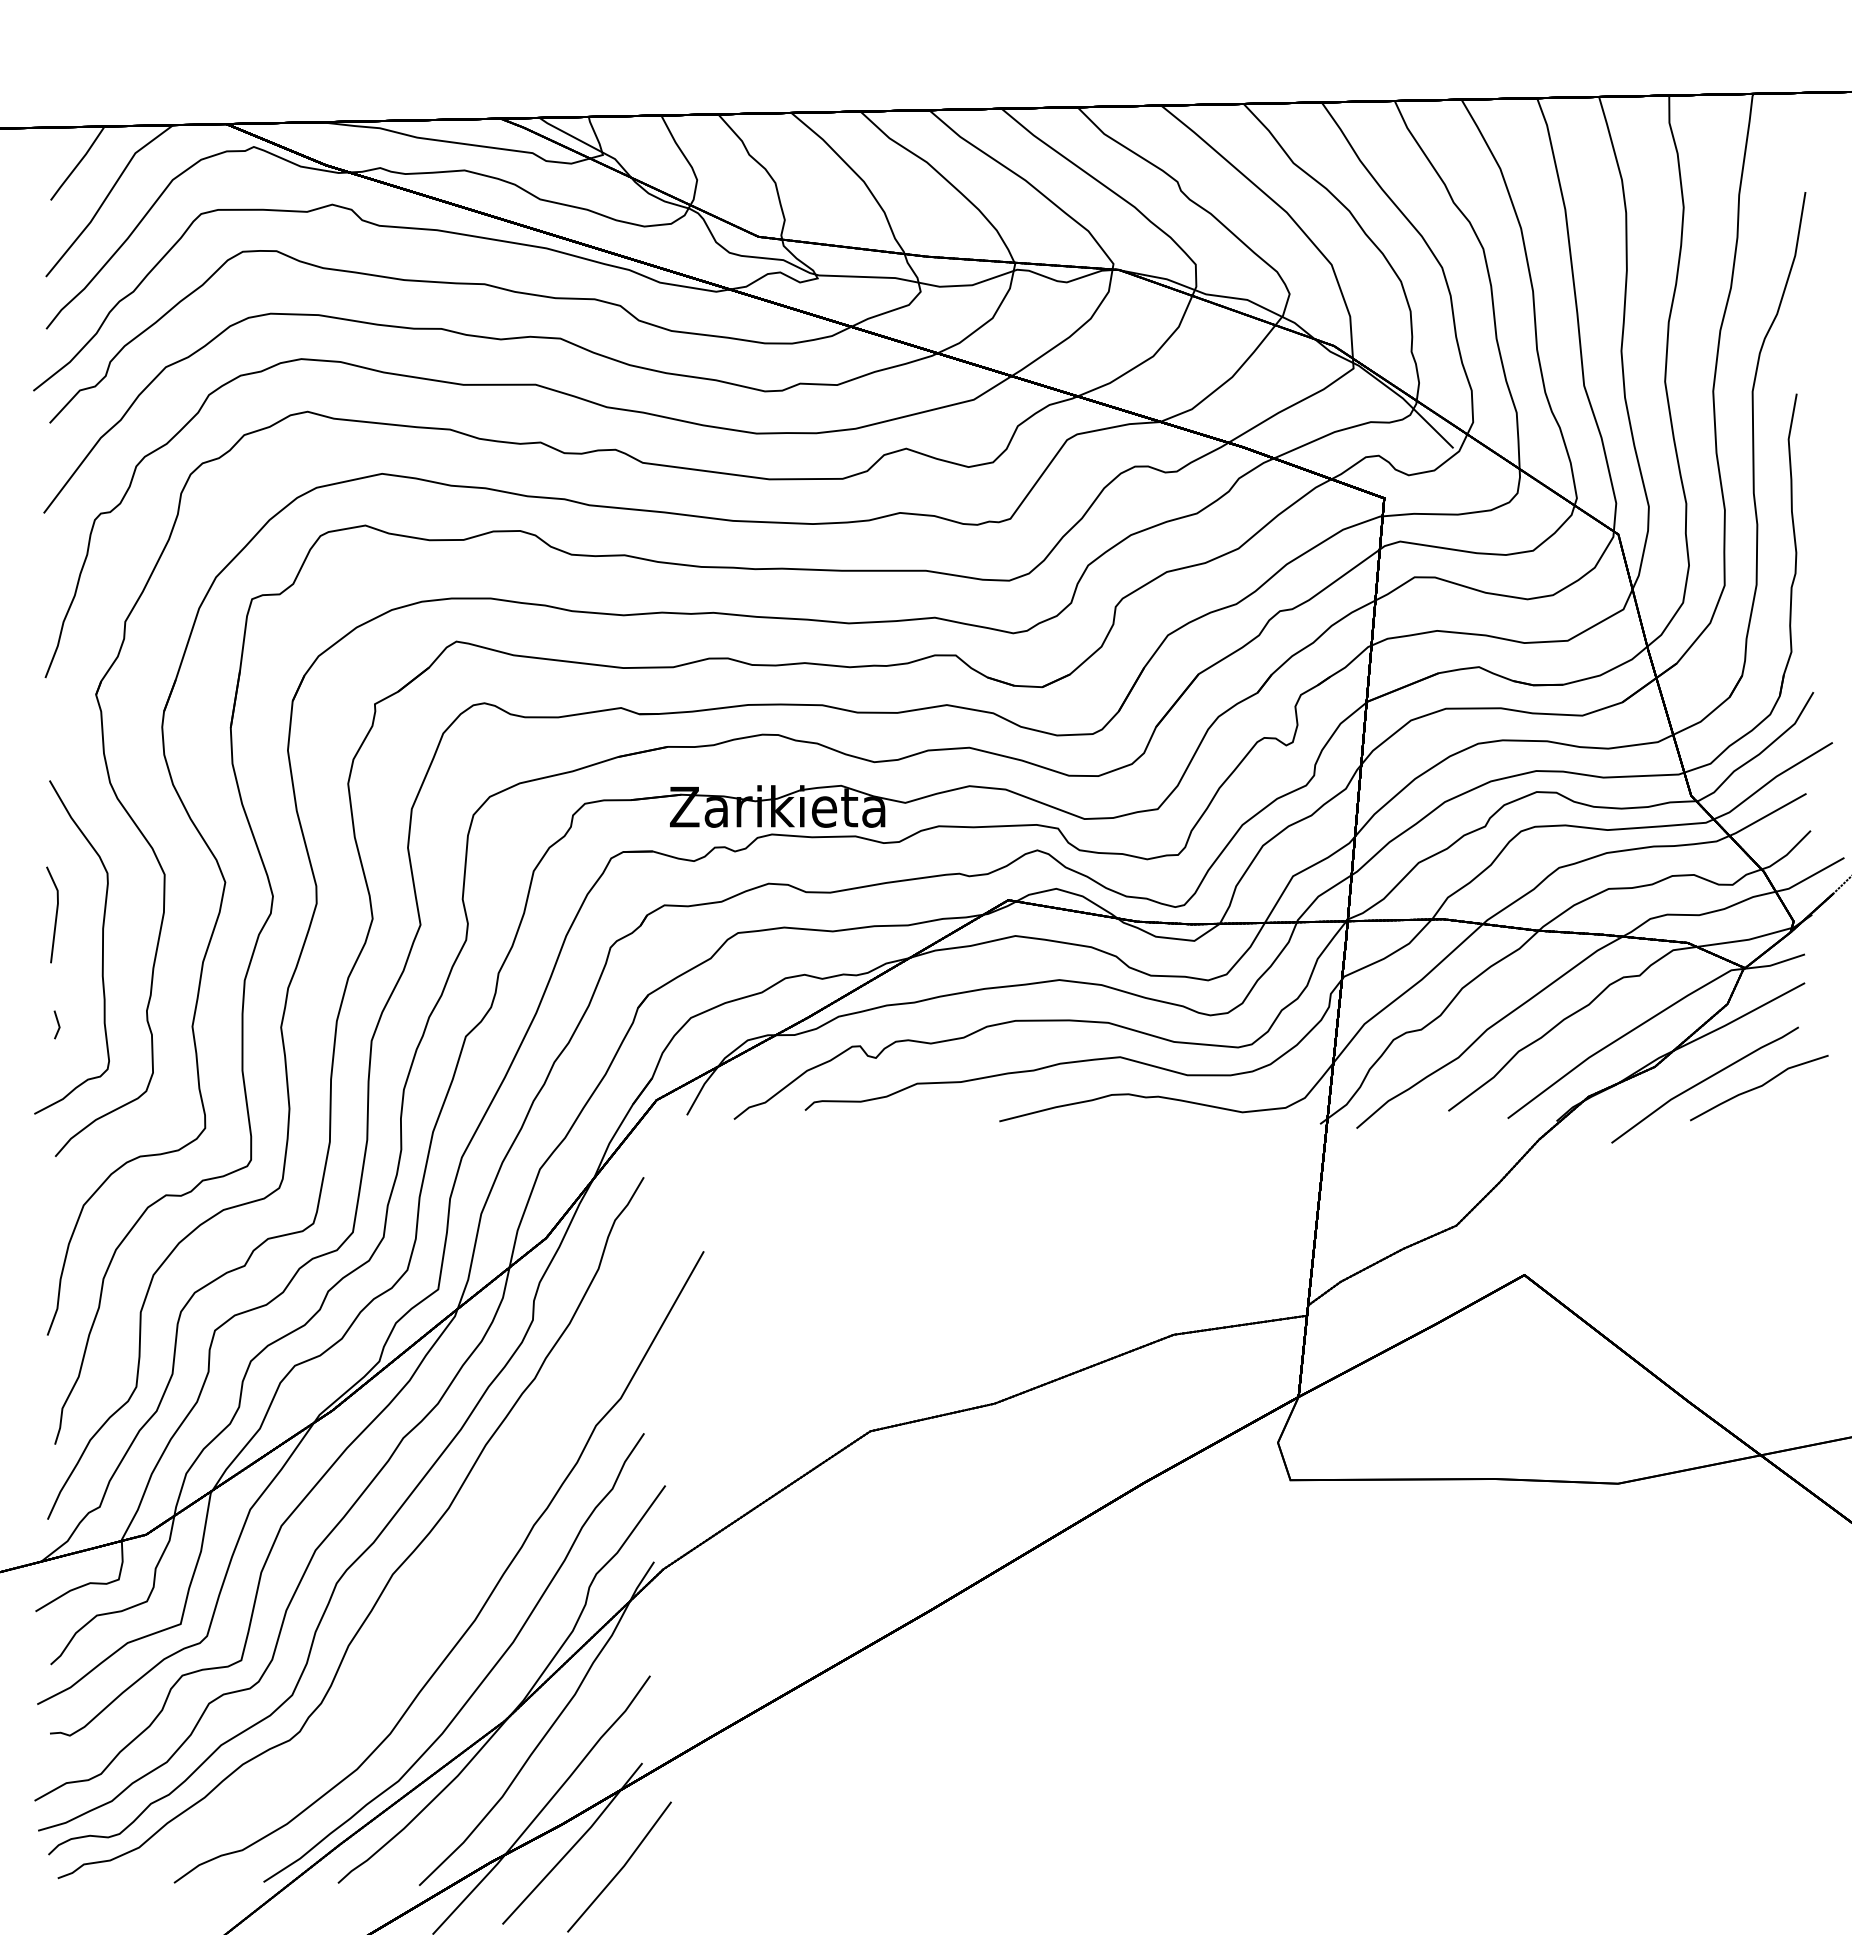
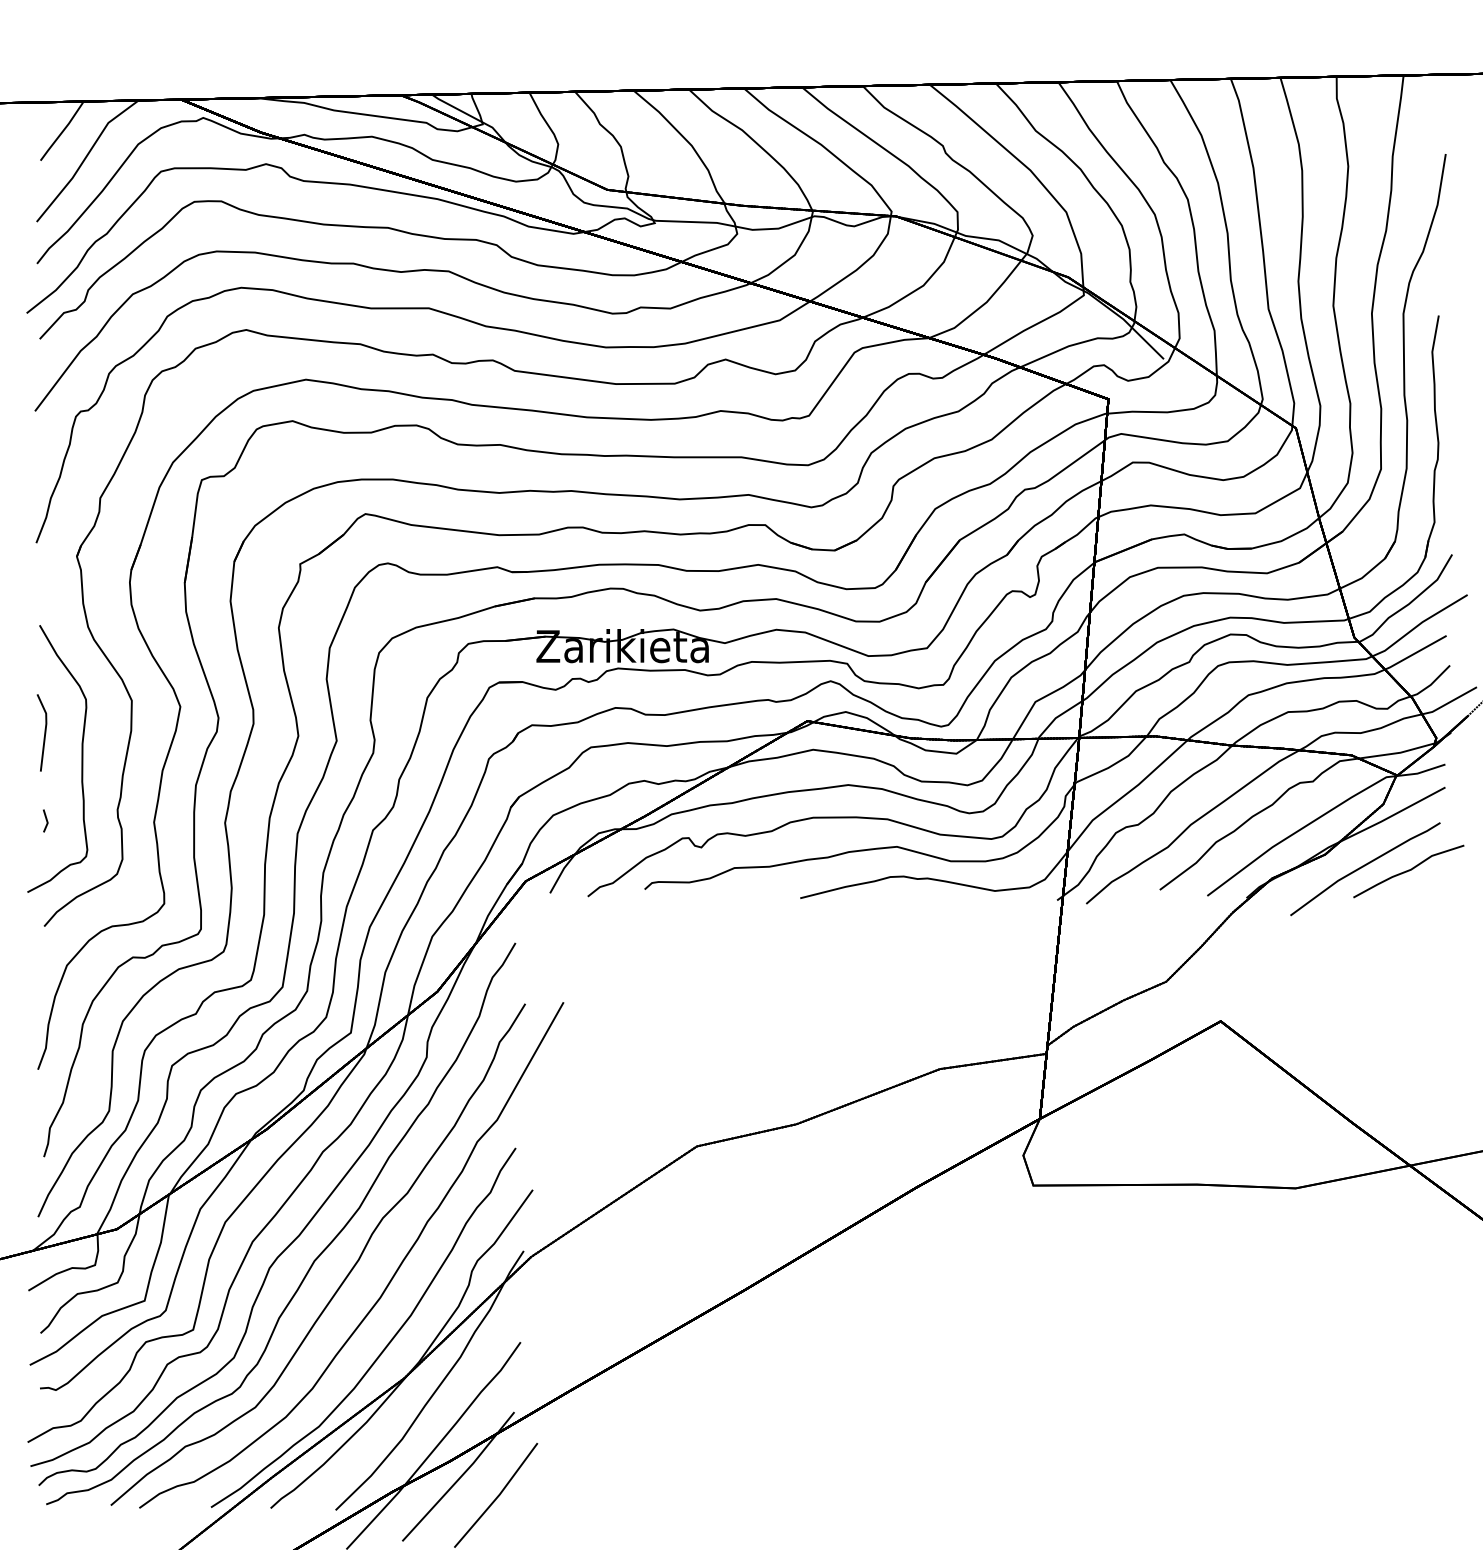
curve: (434, 1590) -> (347, 1273), added

